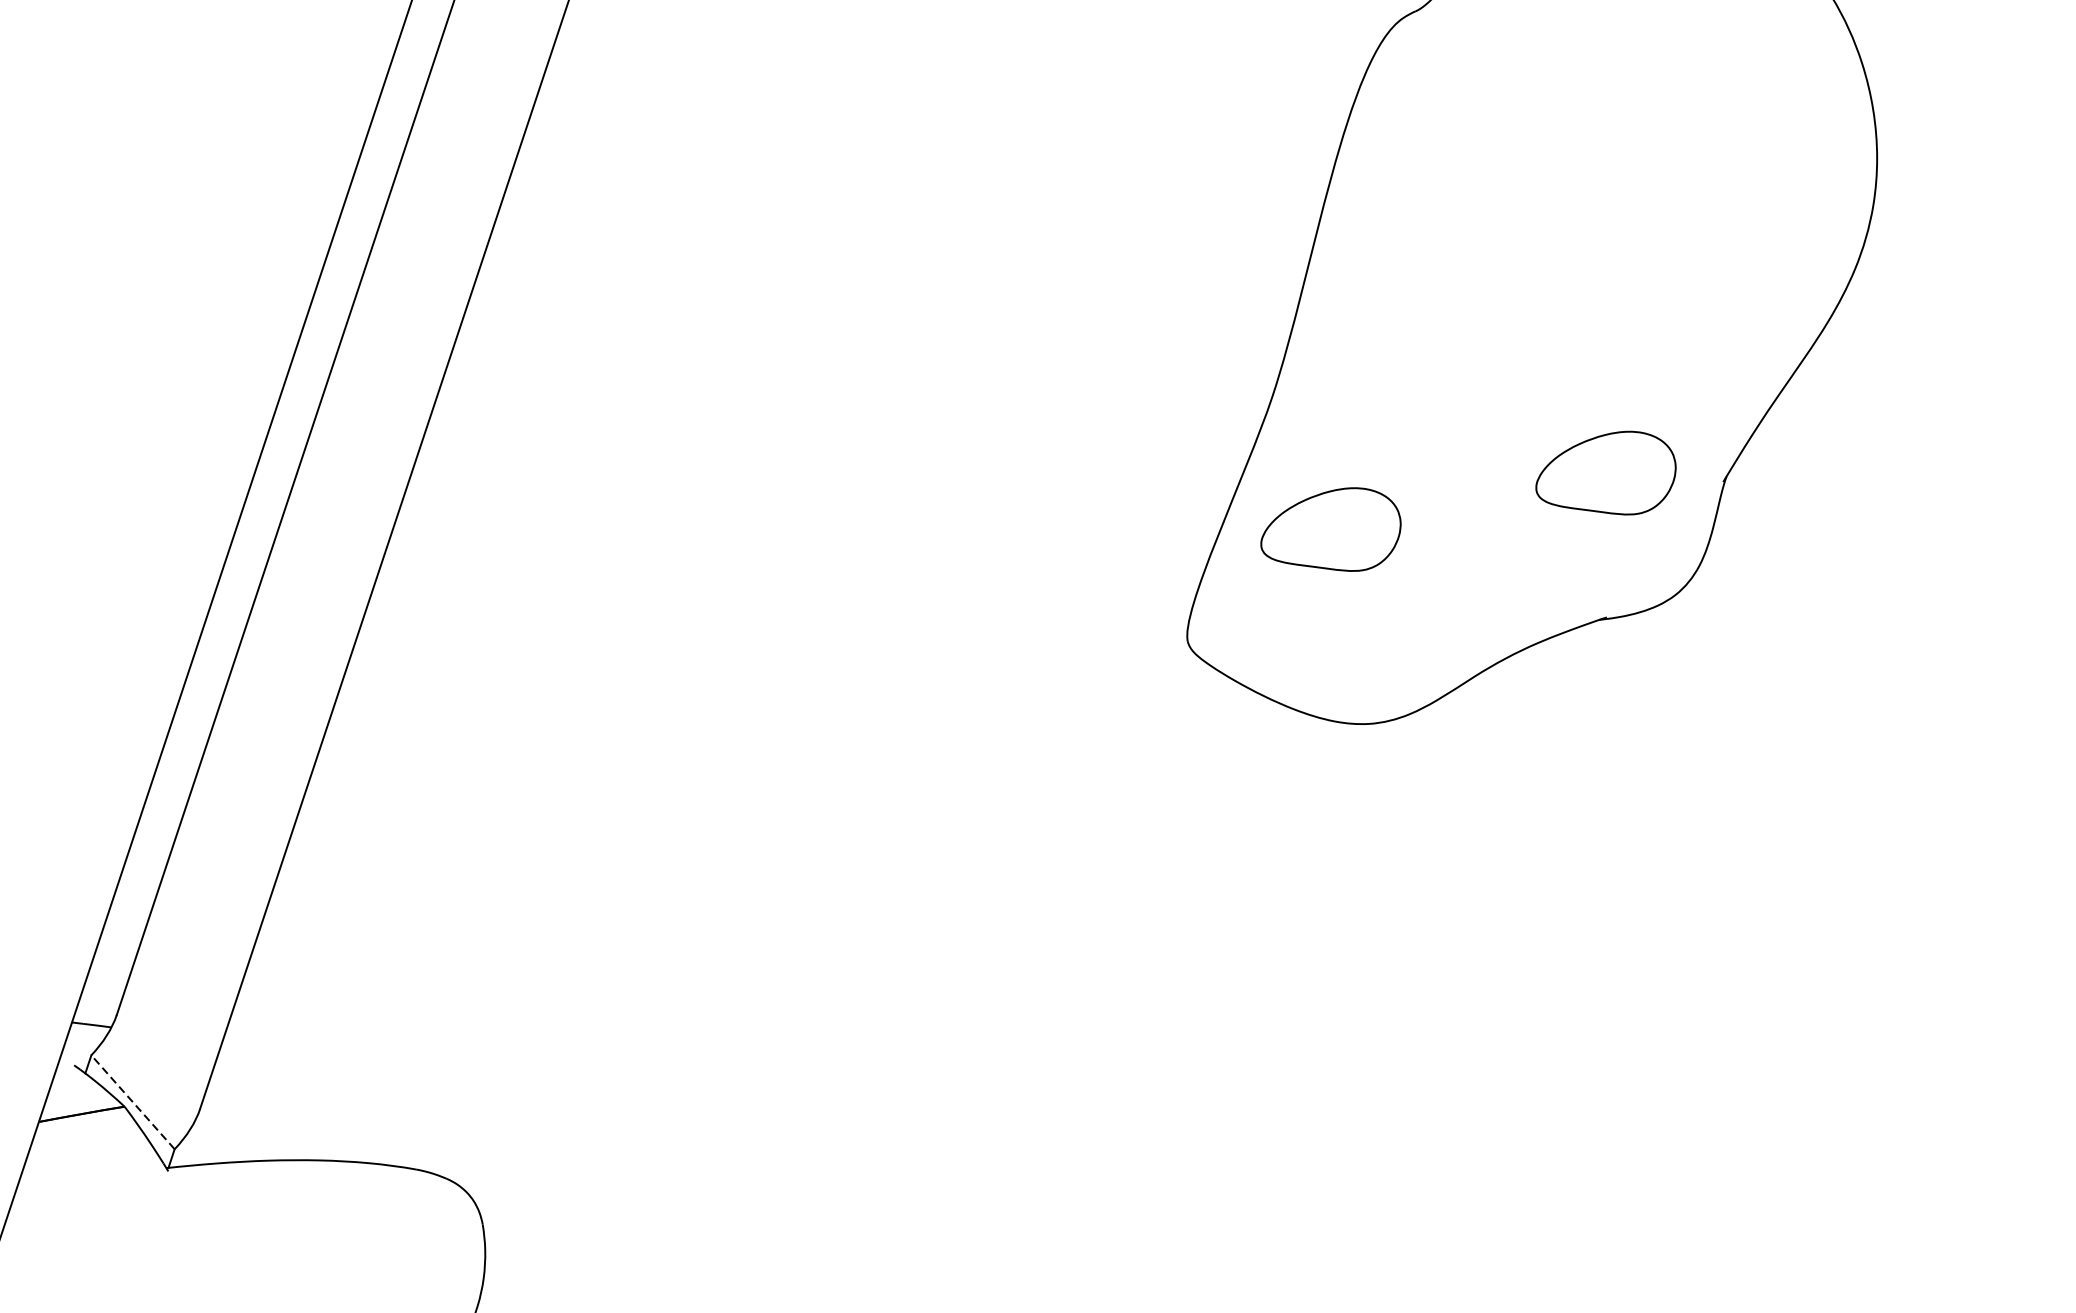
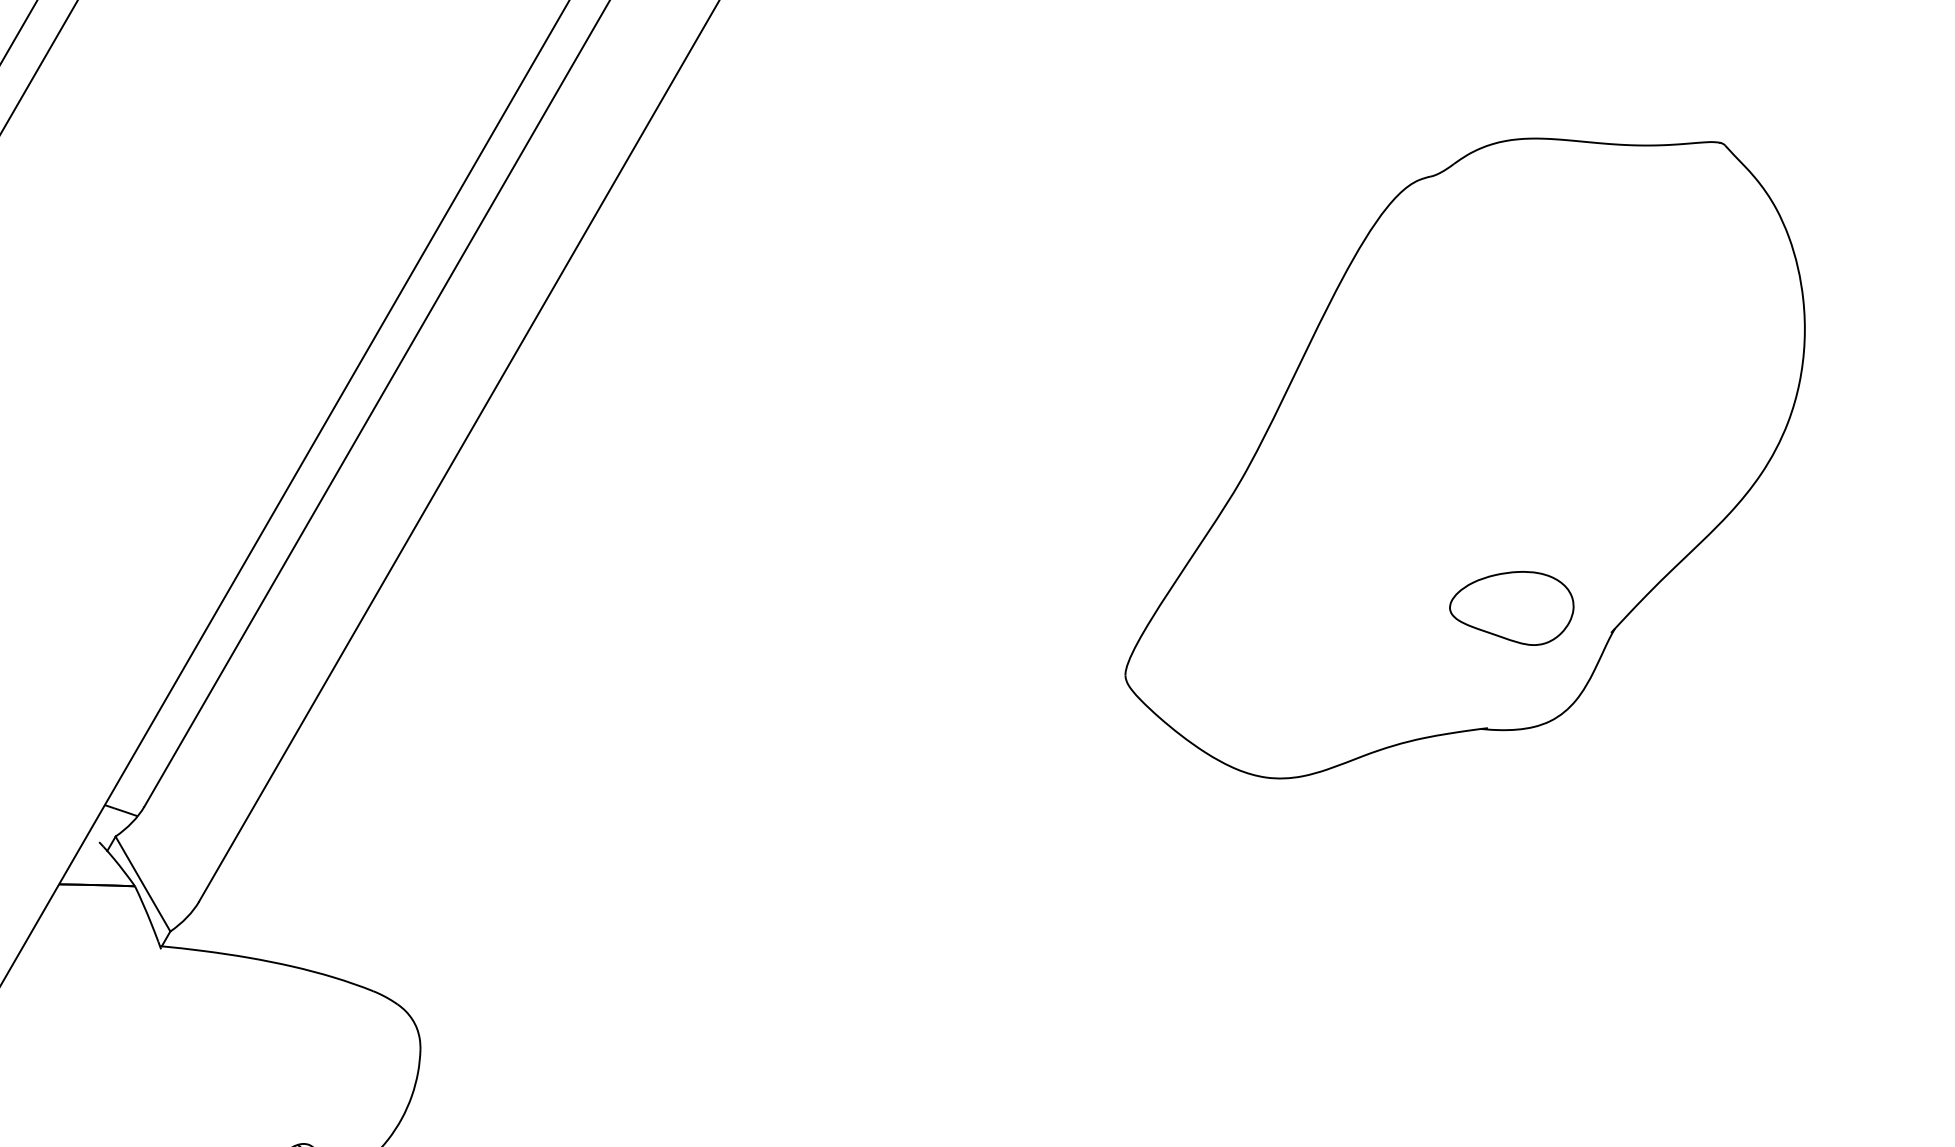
part: (1330, 534) -> (1266, 608), removed
line: (133, 1102) -> (143, 884), dashed -> solid

